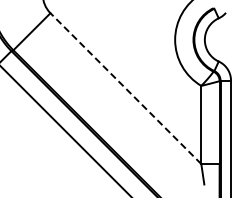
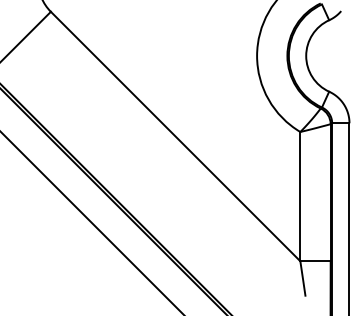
line: (125, 88) -> (174, 136), dashed -> solid

